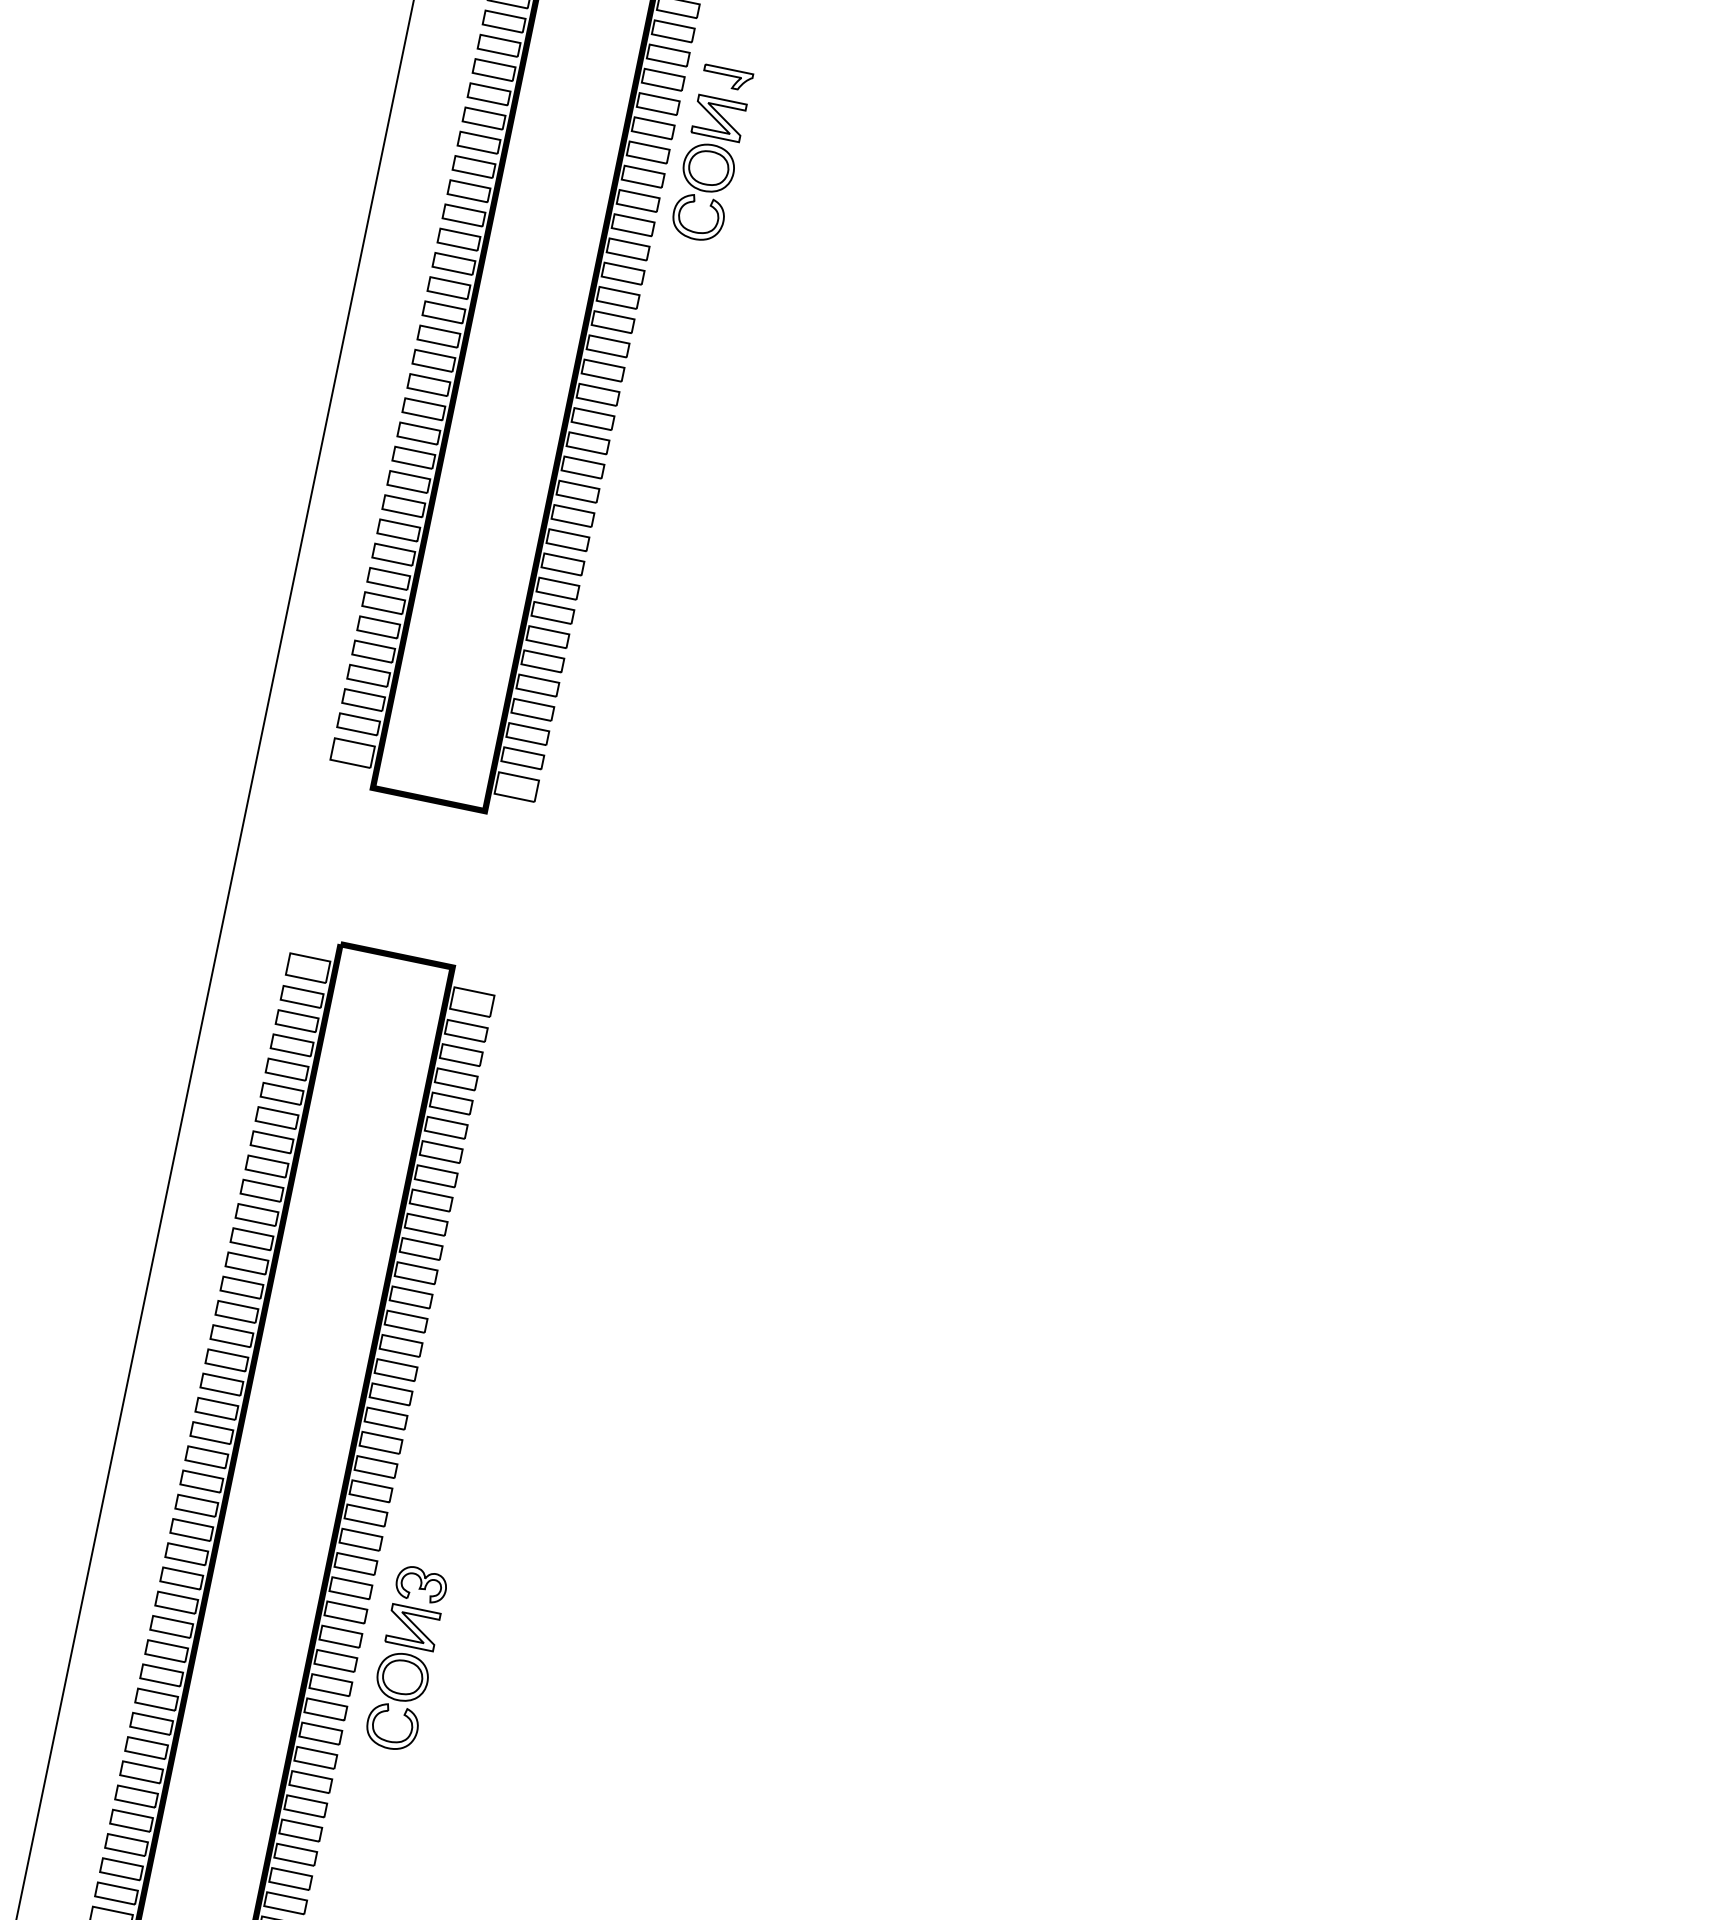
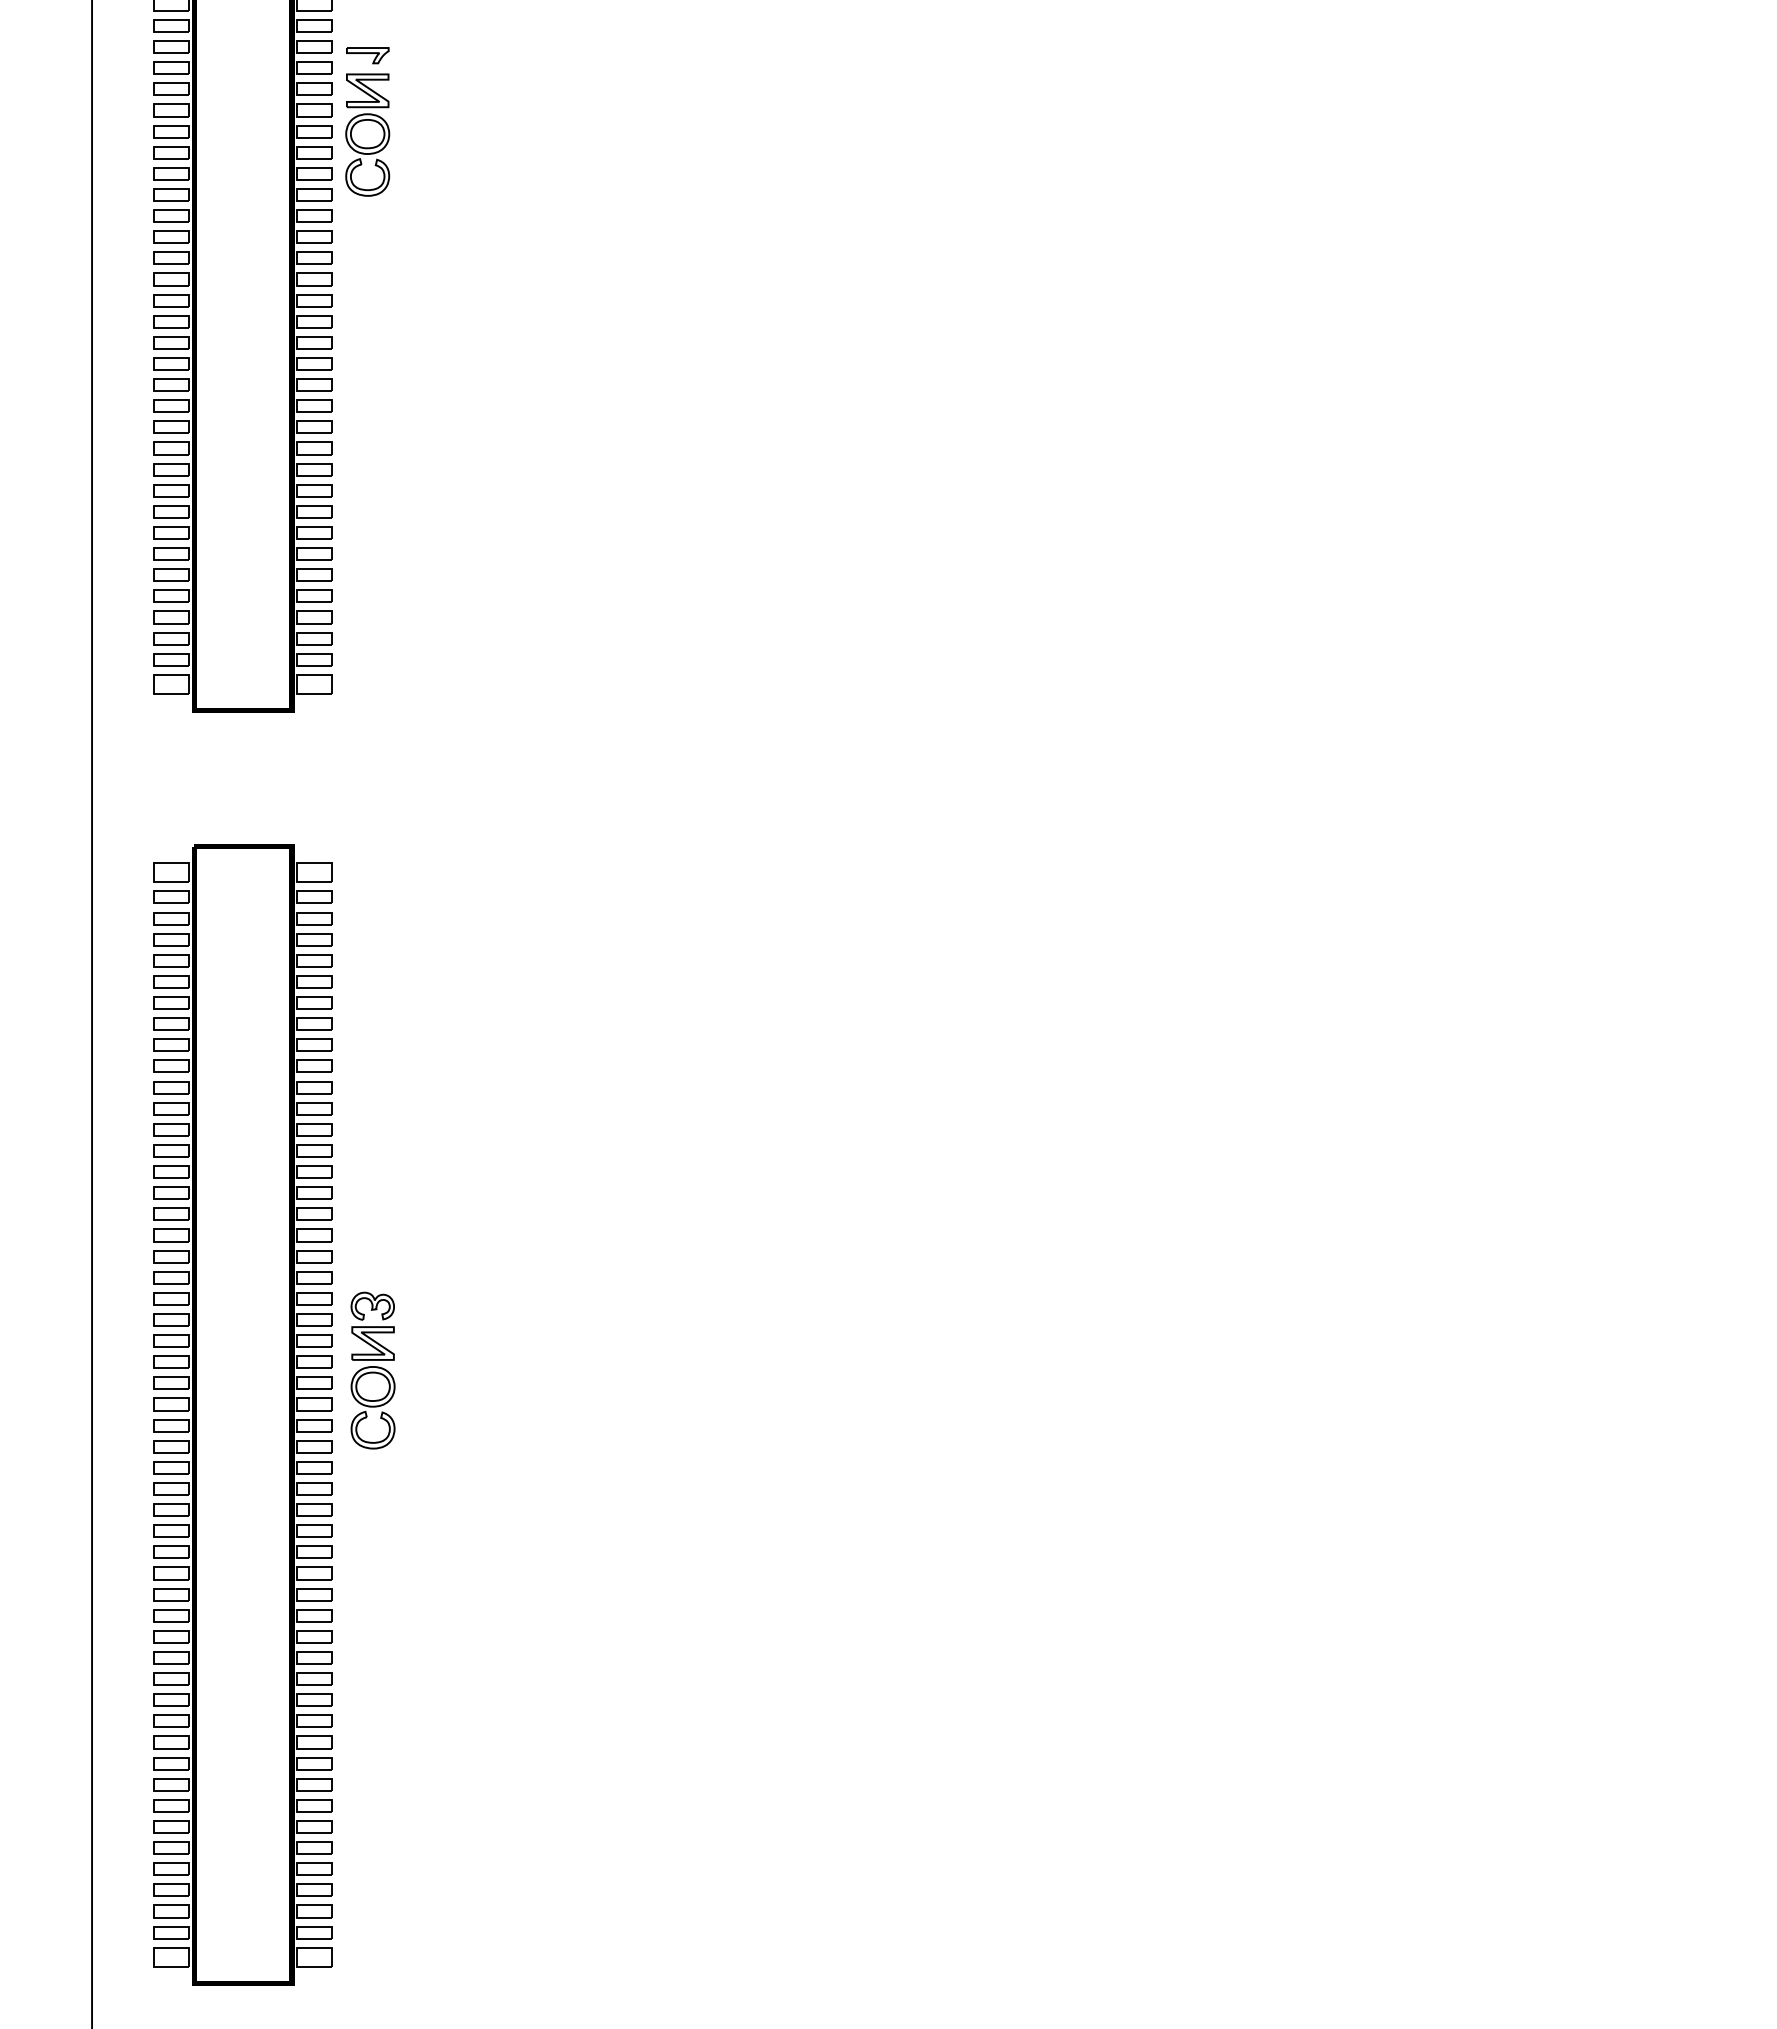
part: (405, 1658) -> (372, 1370), moved

